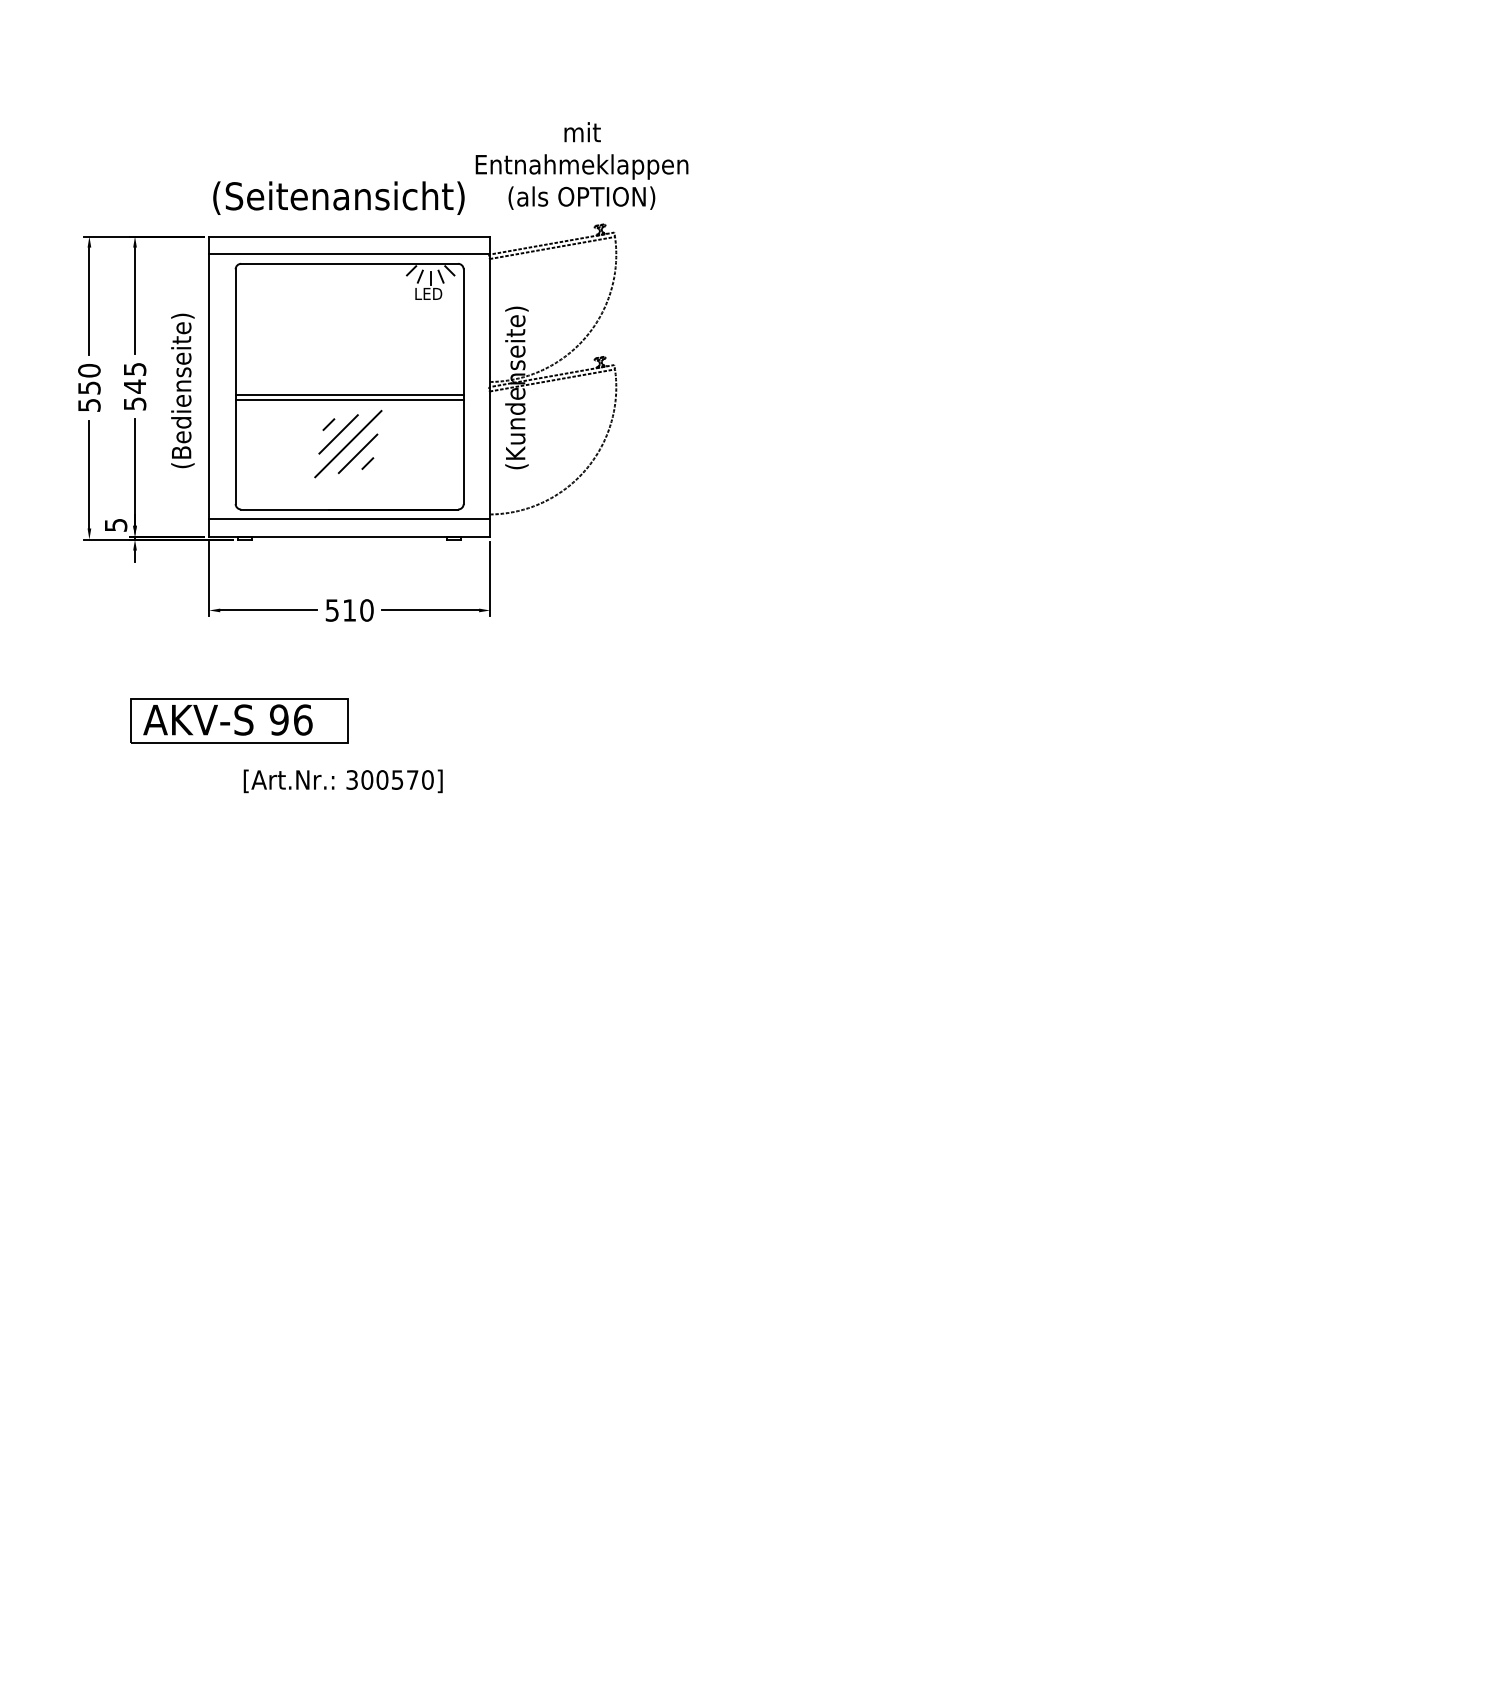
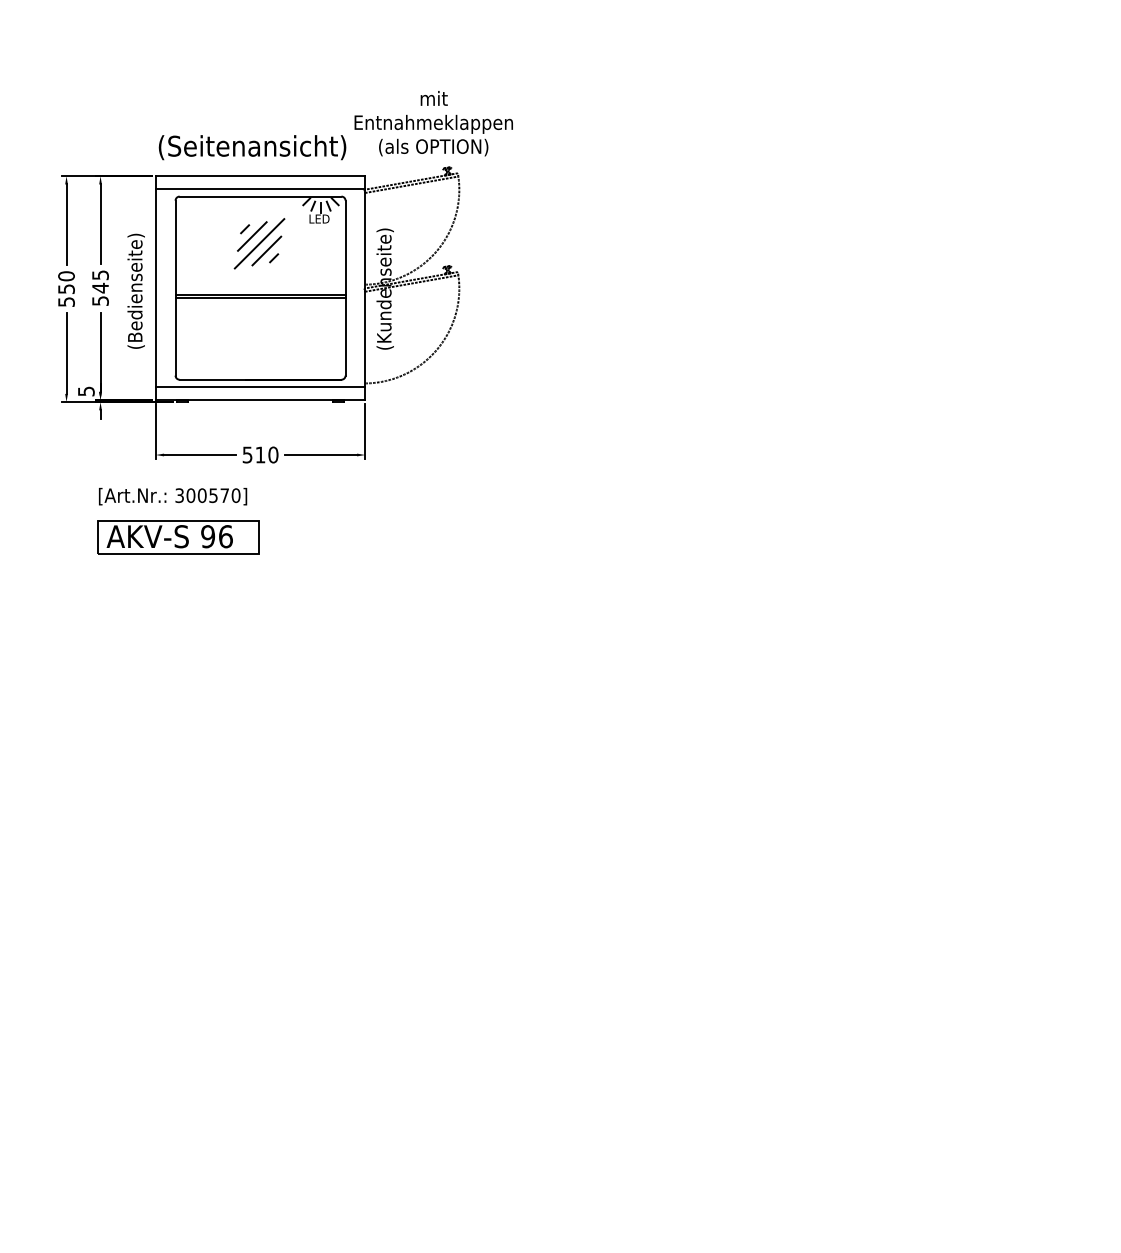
part: (348, 444) -> (259, 244), moved
text: (342, 781) -> (172, 496), moved

